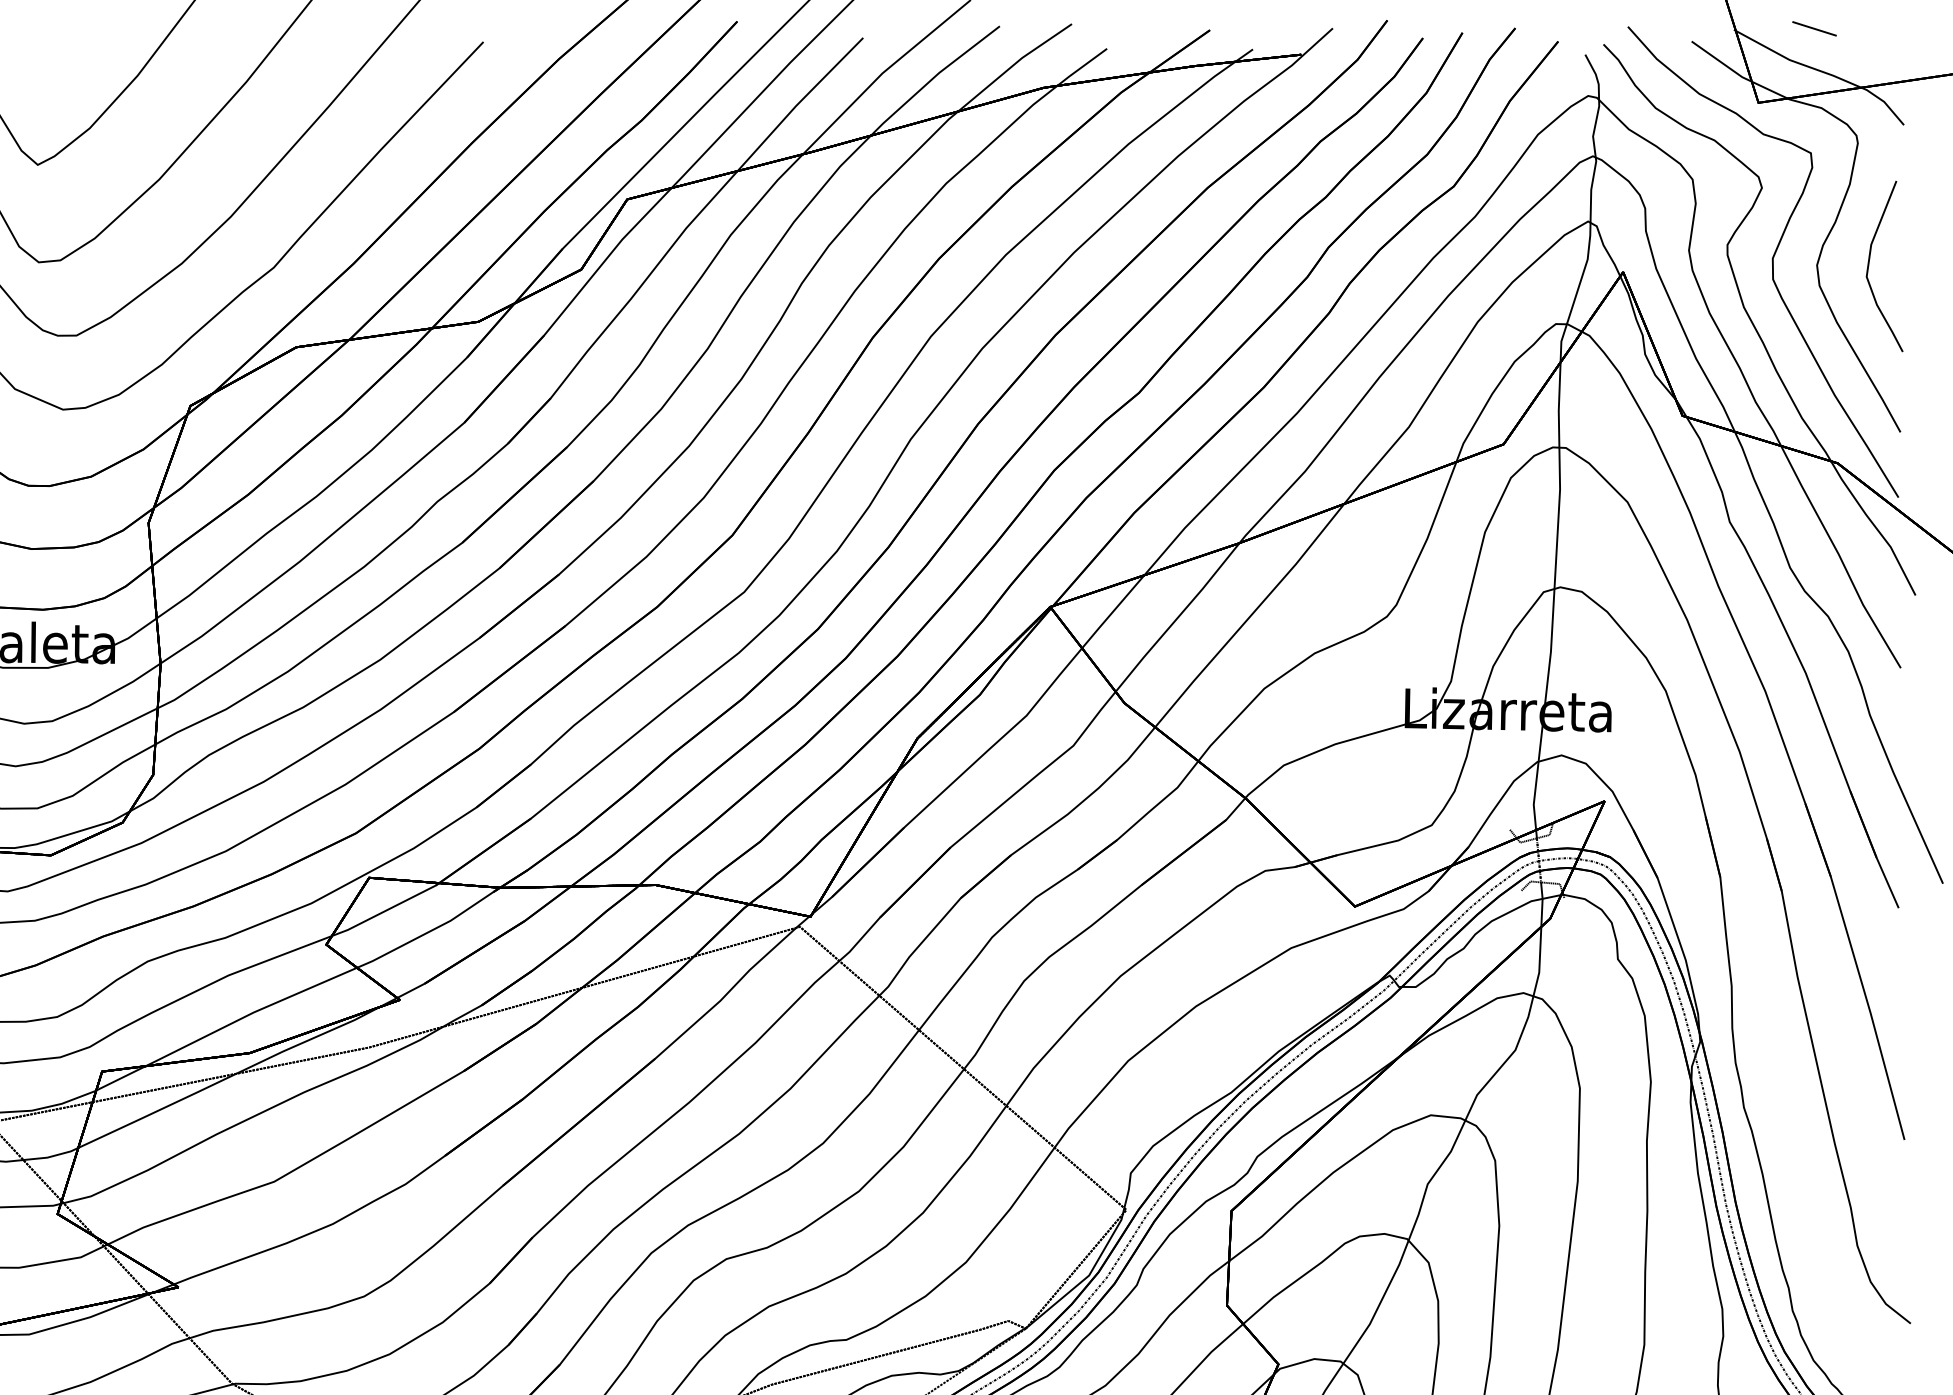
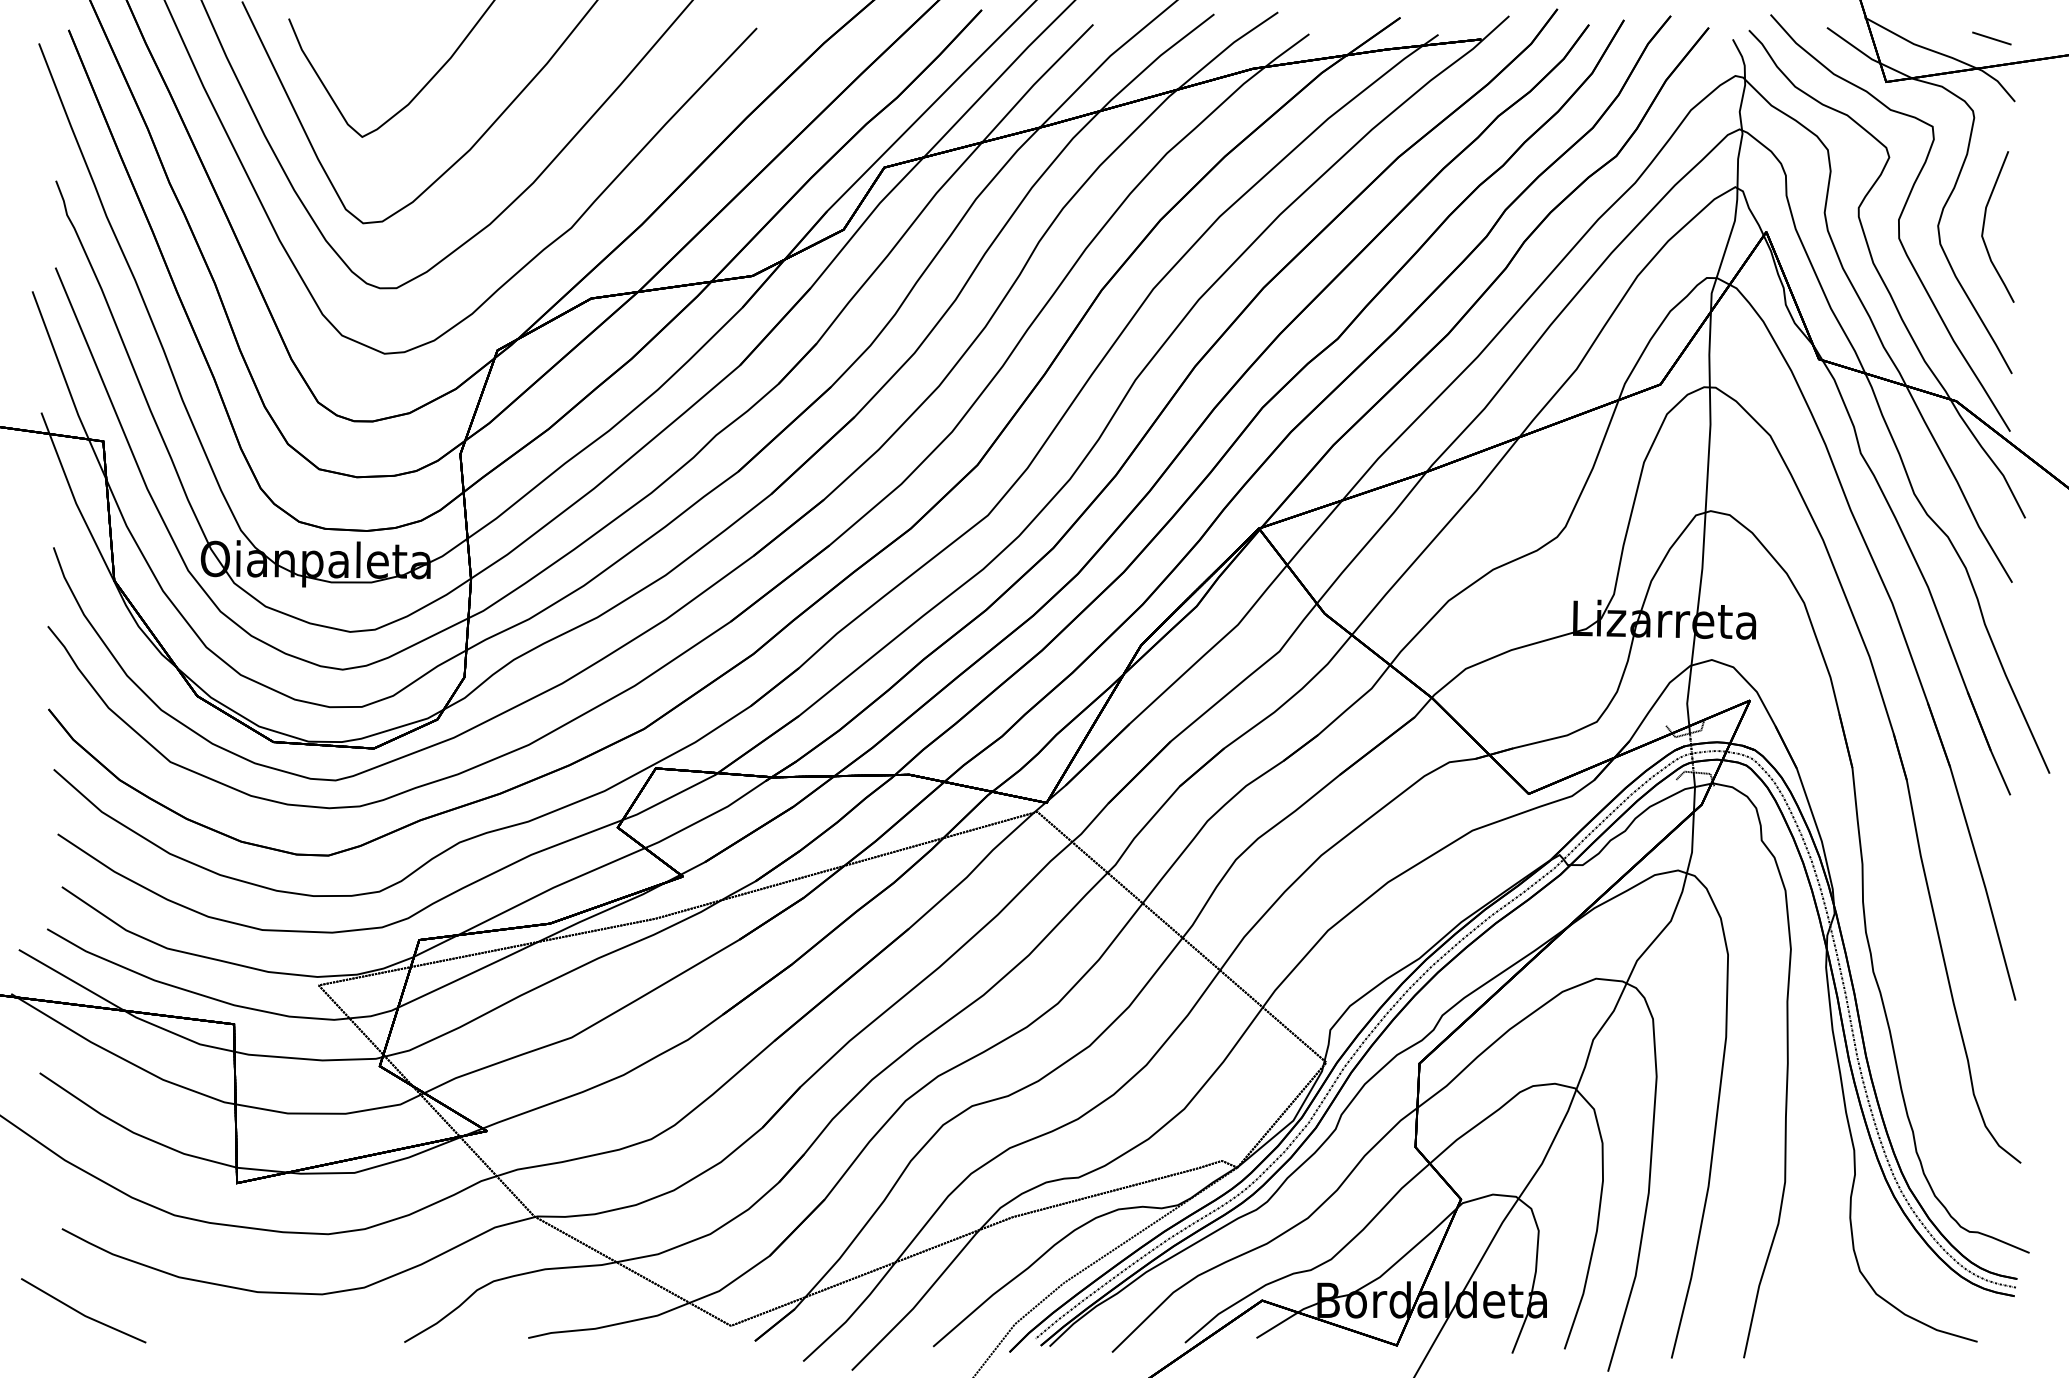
line: (1814, 28) -> (1991, 38), moved

